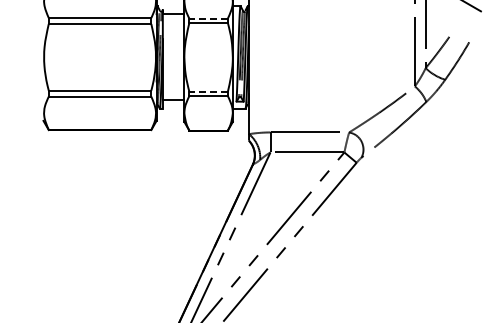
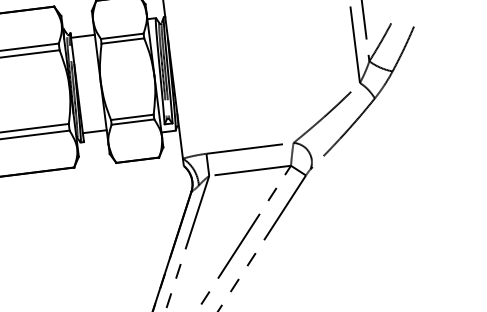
line: (208, 18) -> (122, 36), dashed -> solid
line: (208, 91) -> (132, 117), dashed -> solid

